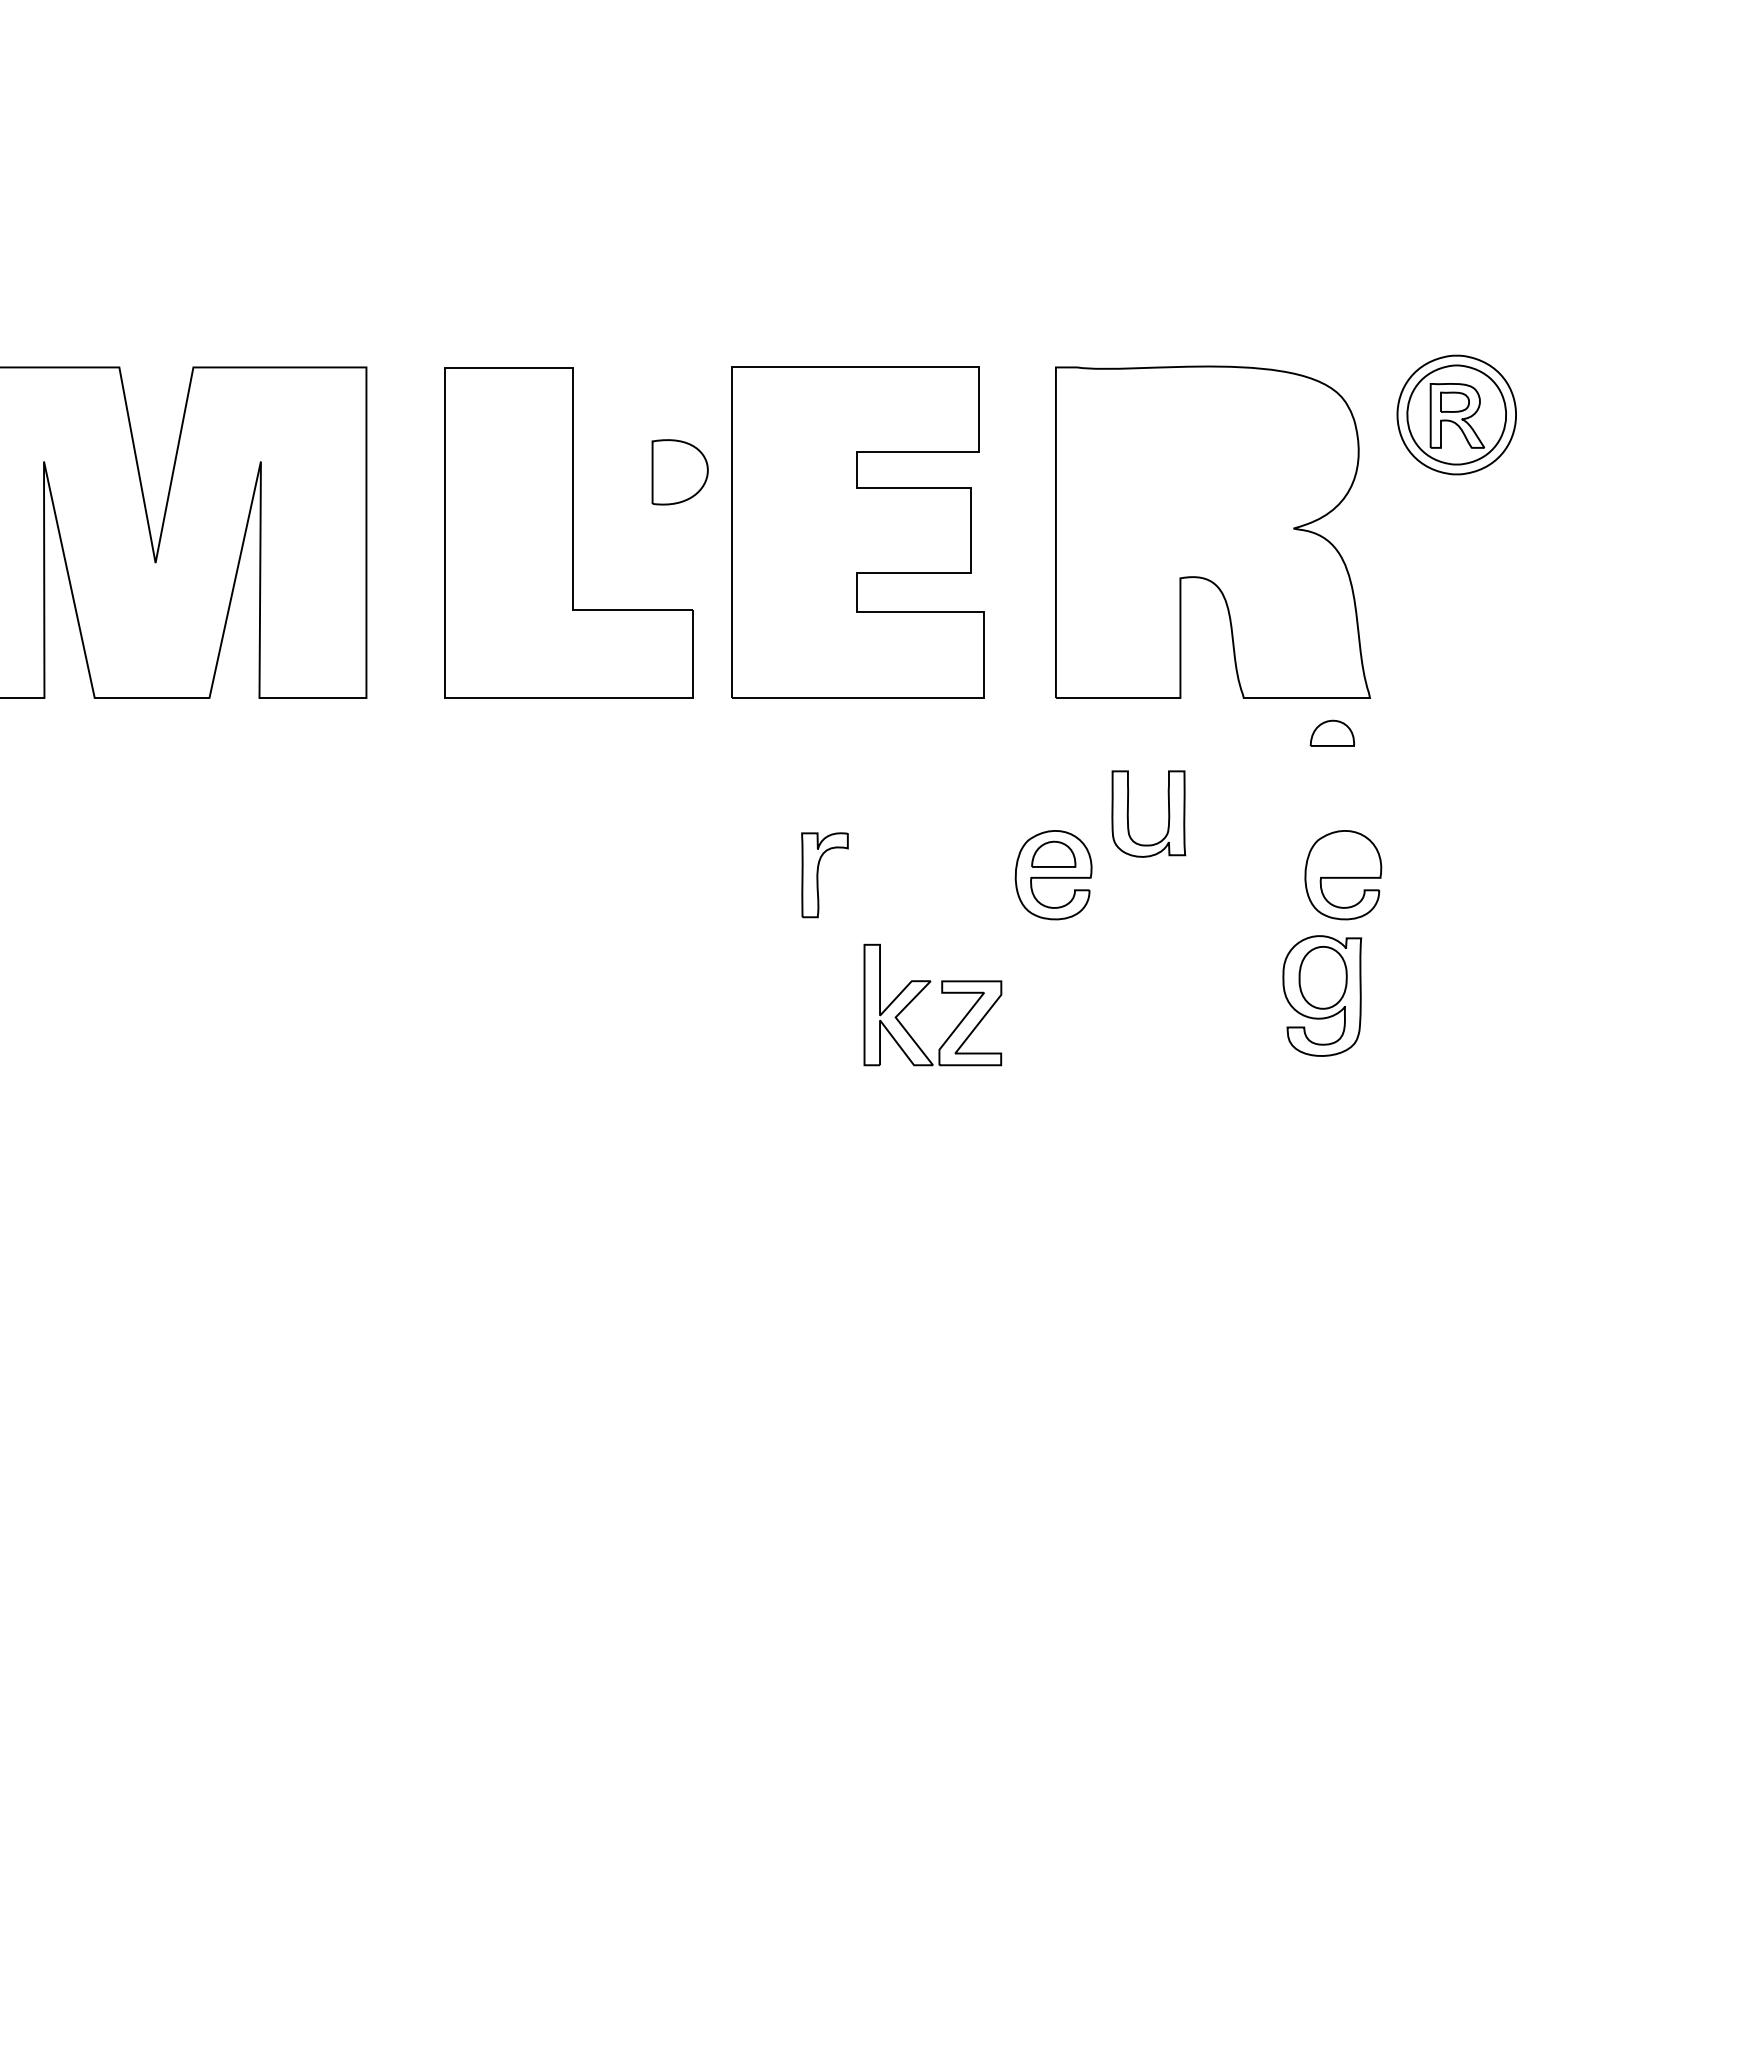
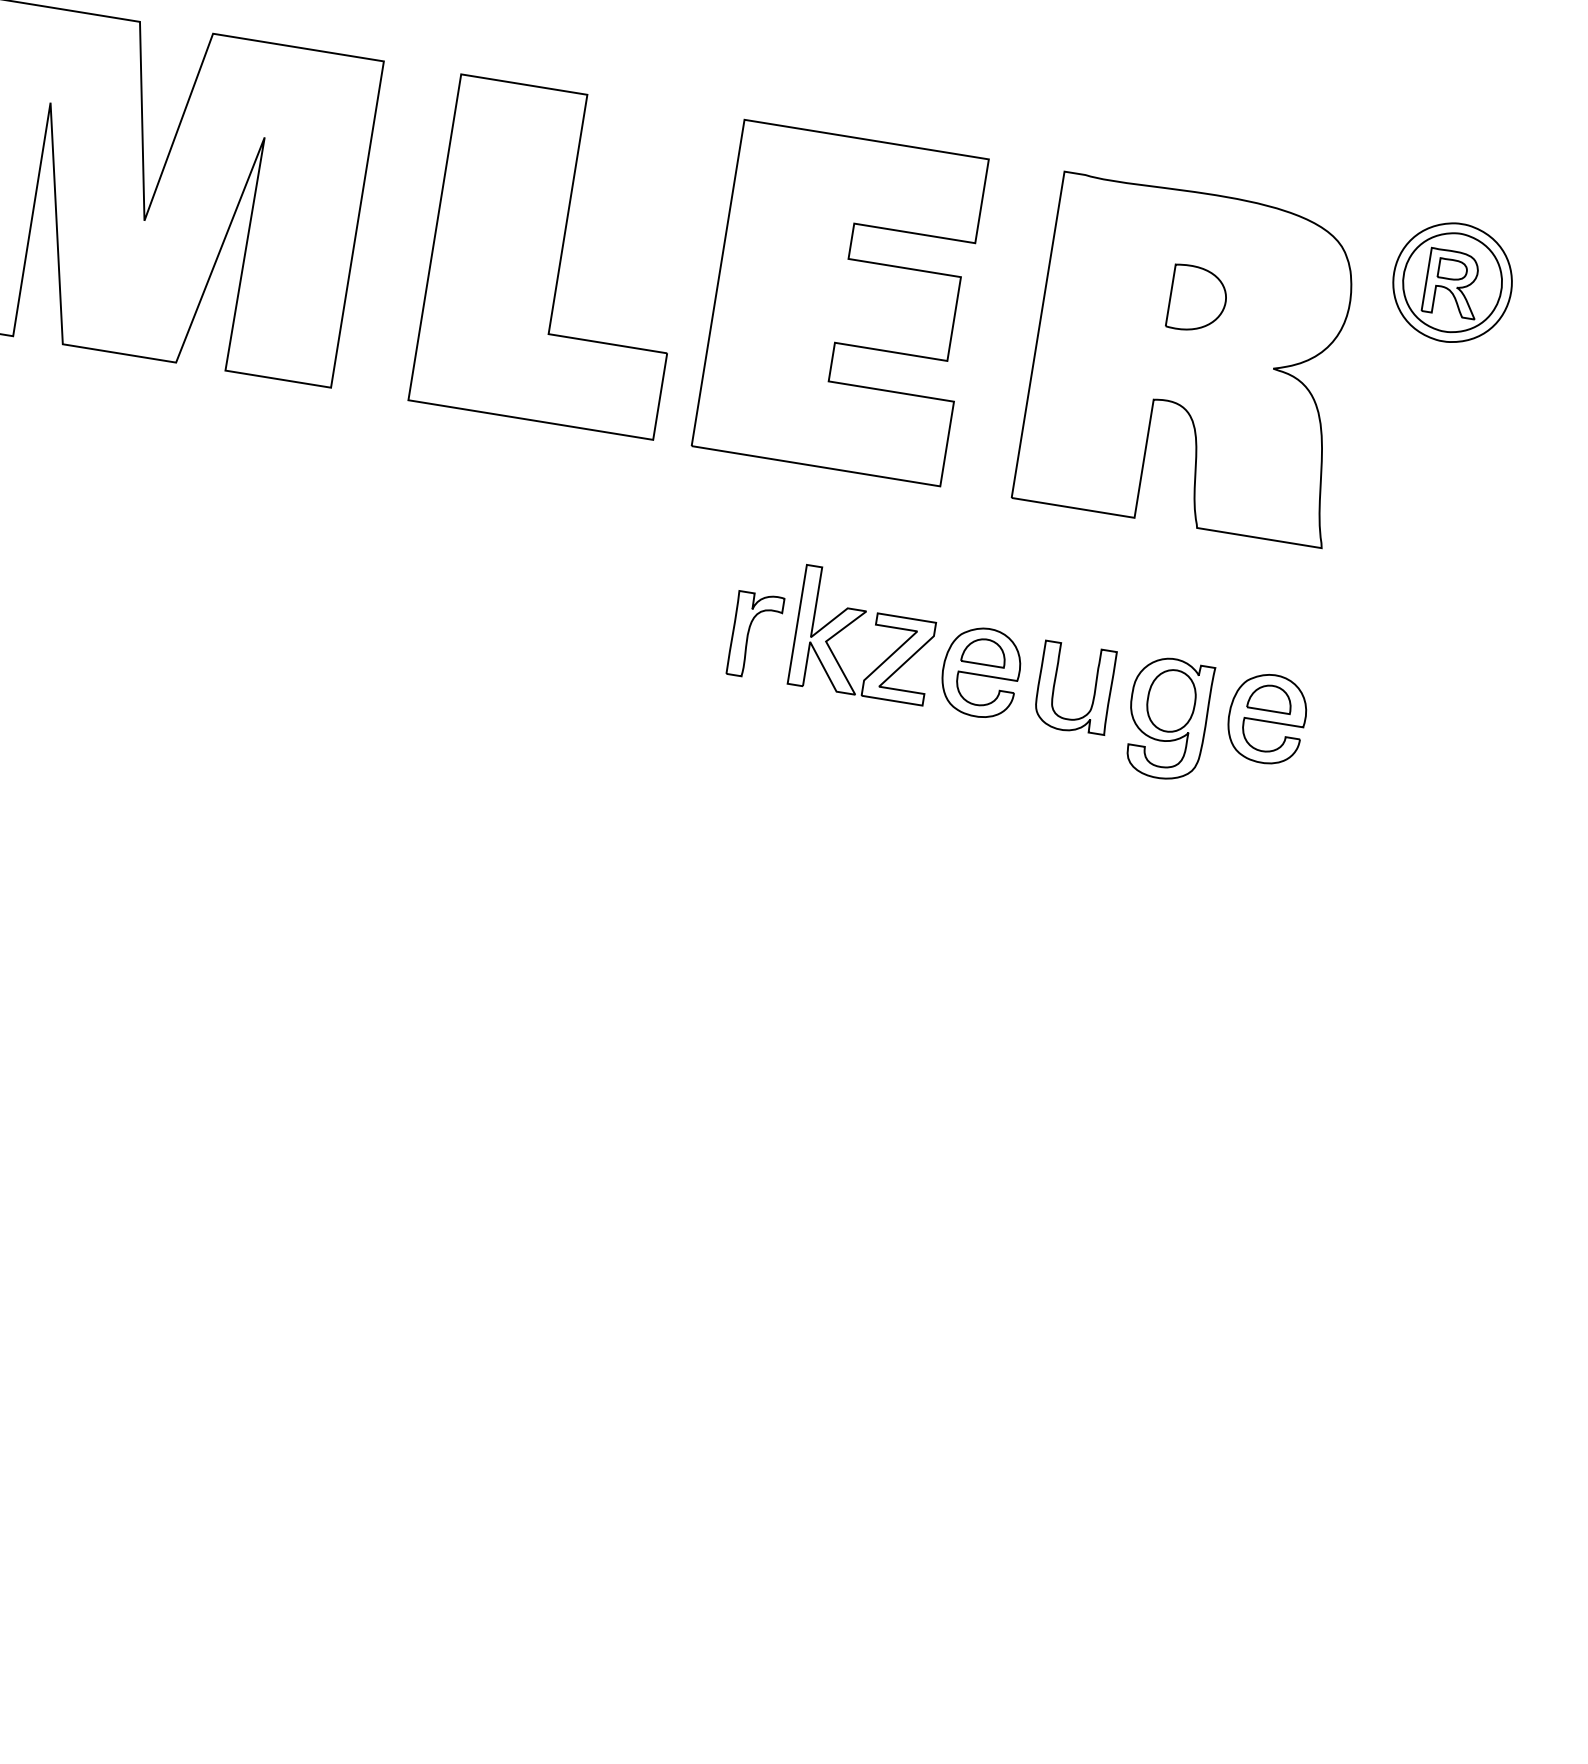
part: (679, 472) -> (1197, 299), moved
part: (1331, 732) -> (1269, 697), moved
part: (1128, 813) -> (1054, 684), moved
part: (941, 993) -> (875, 625), moved
part: (1322, 995) -> (1168, 718), moved

